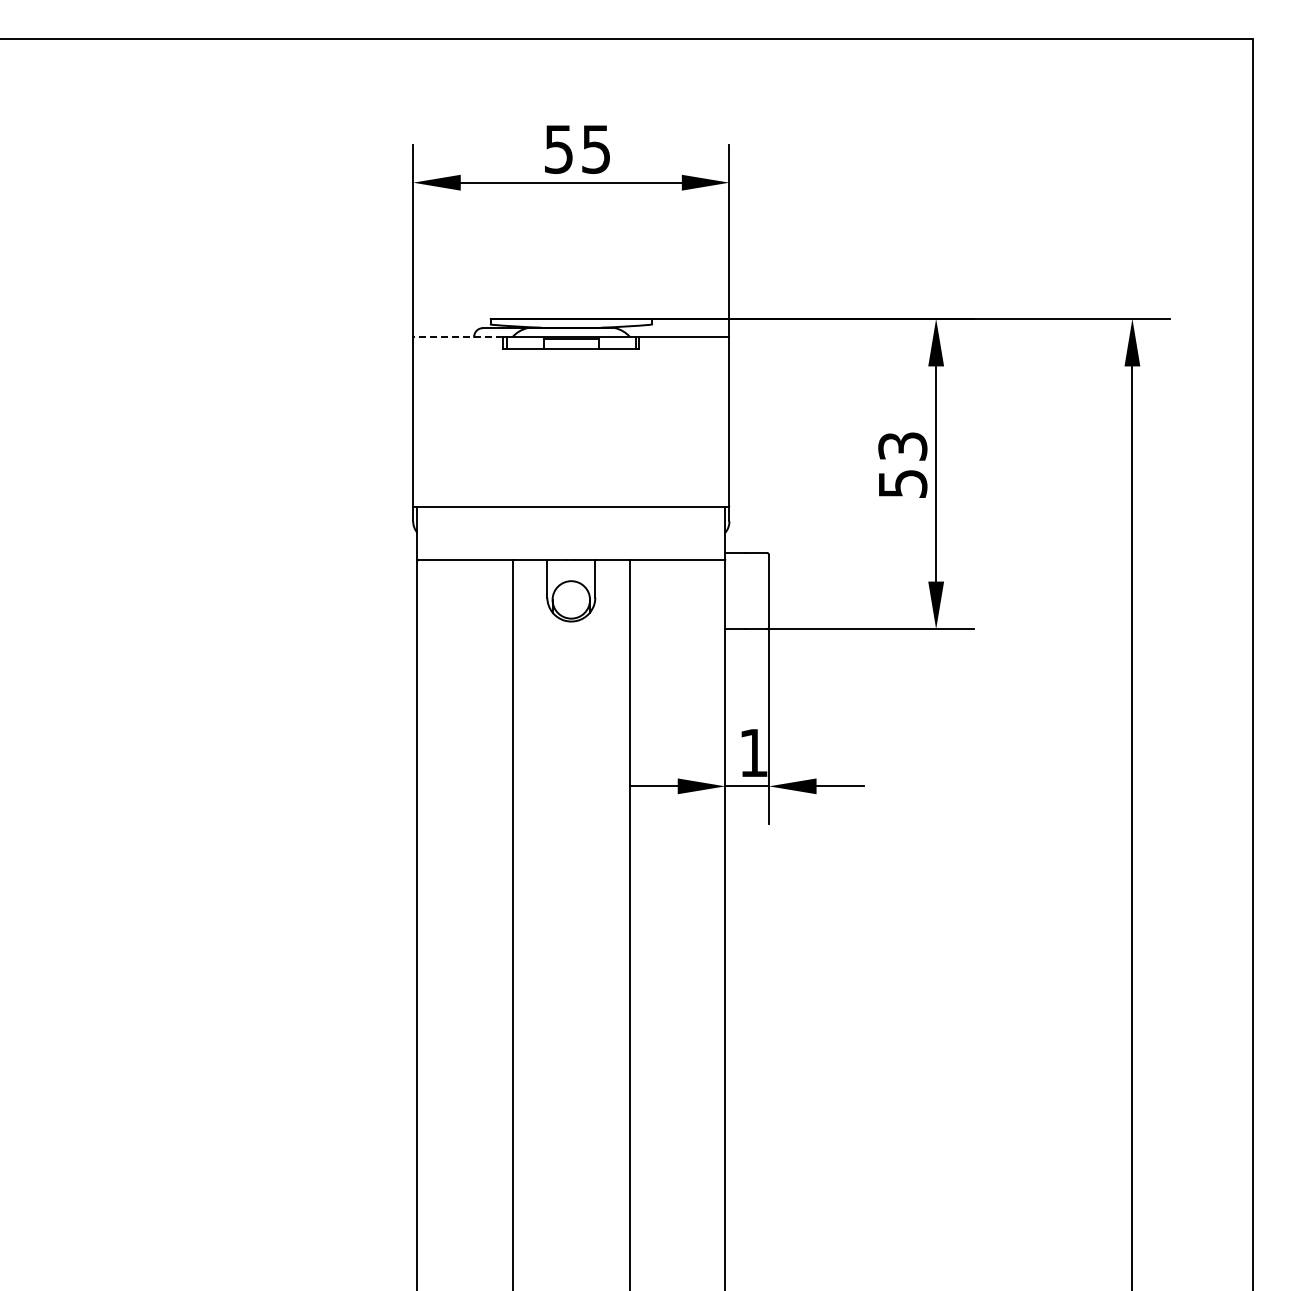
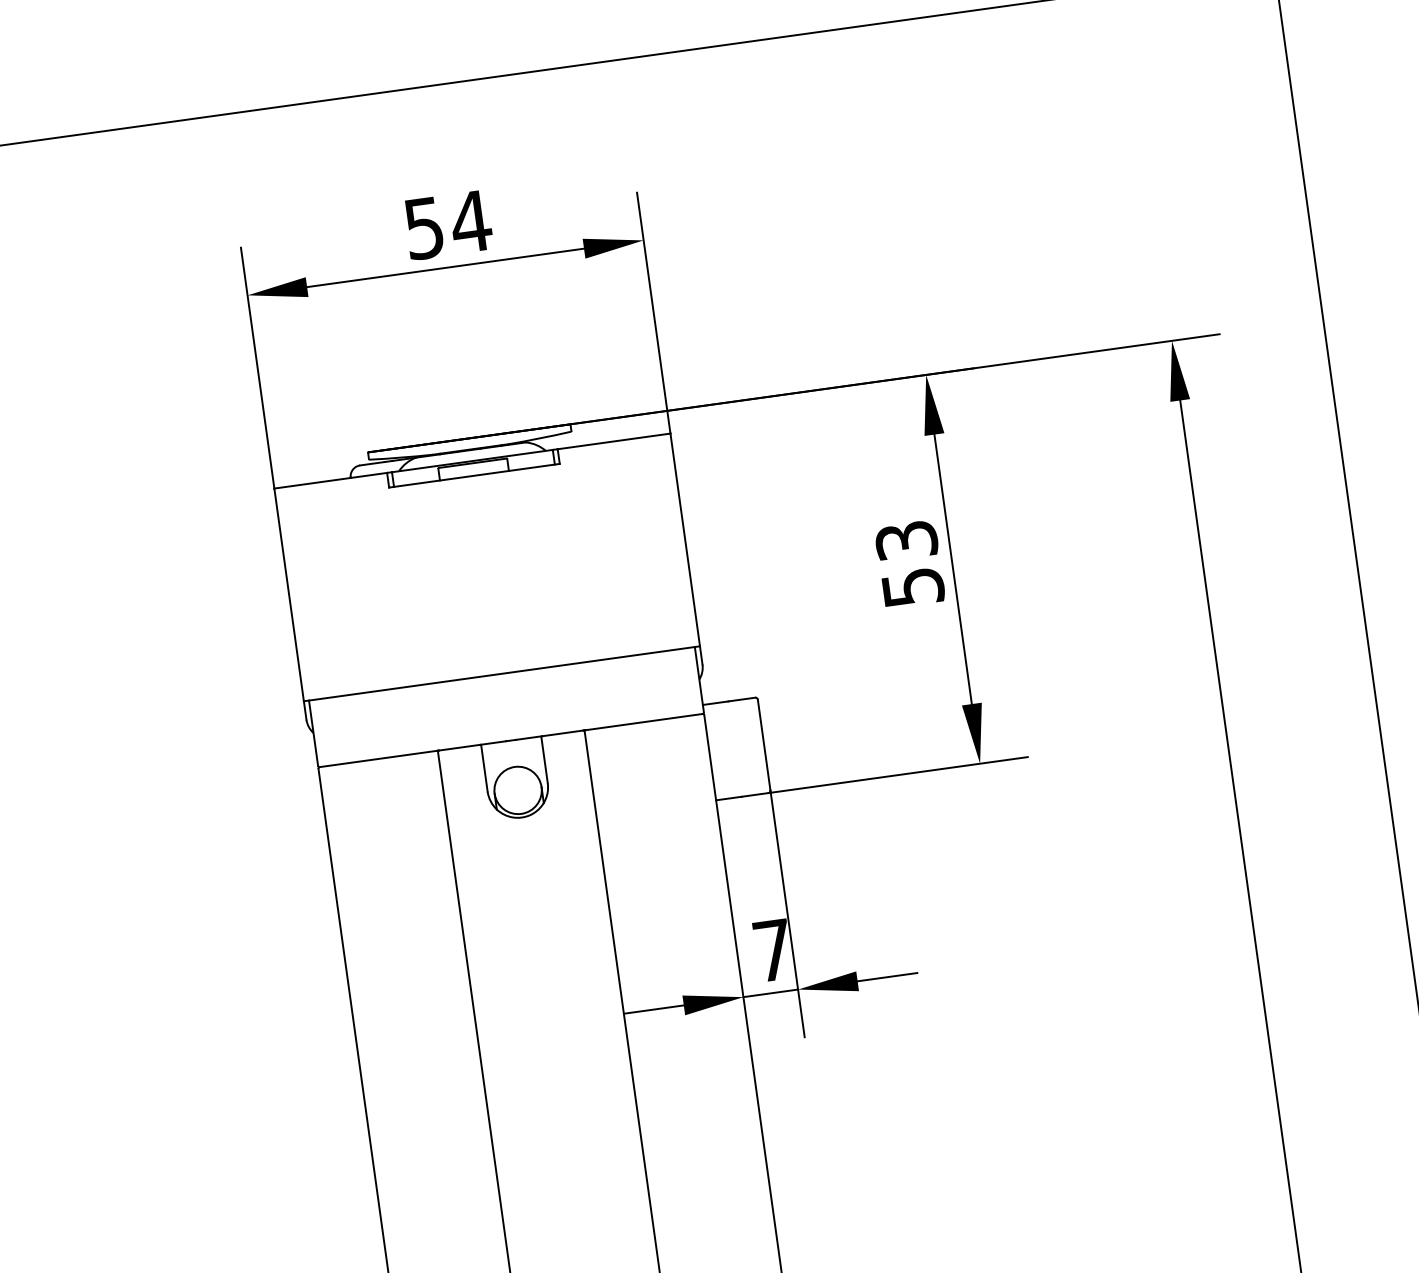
text: (595, 149) -> (470, 222), 55 -> 54
line: (457, 336) -> (329, 480), dashed -> solid
text: (753, 752) -> (772, 949), 1 -> 7

